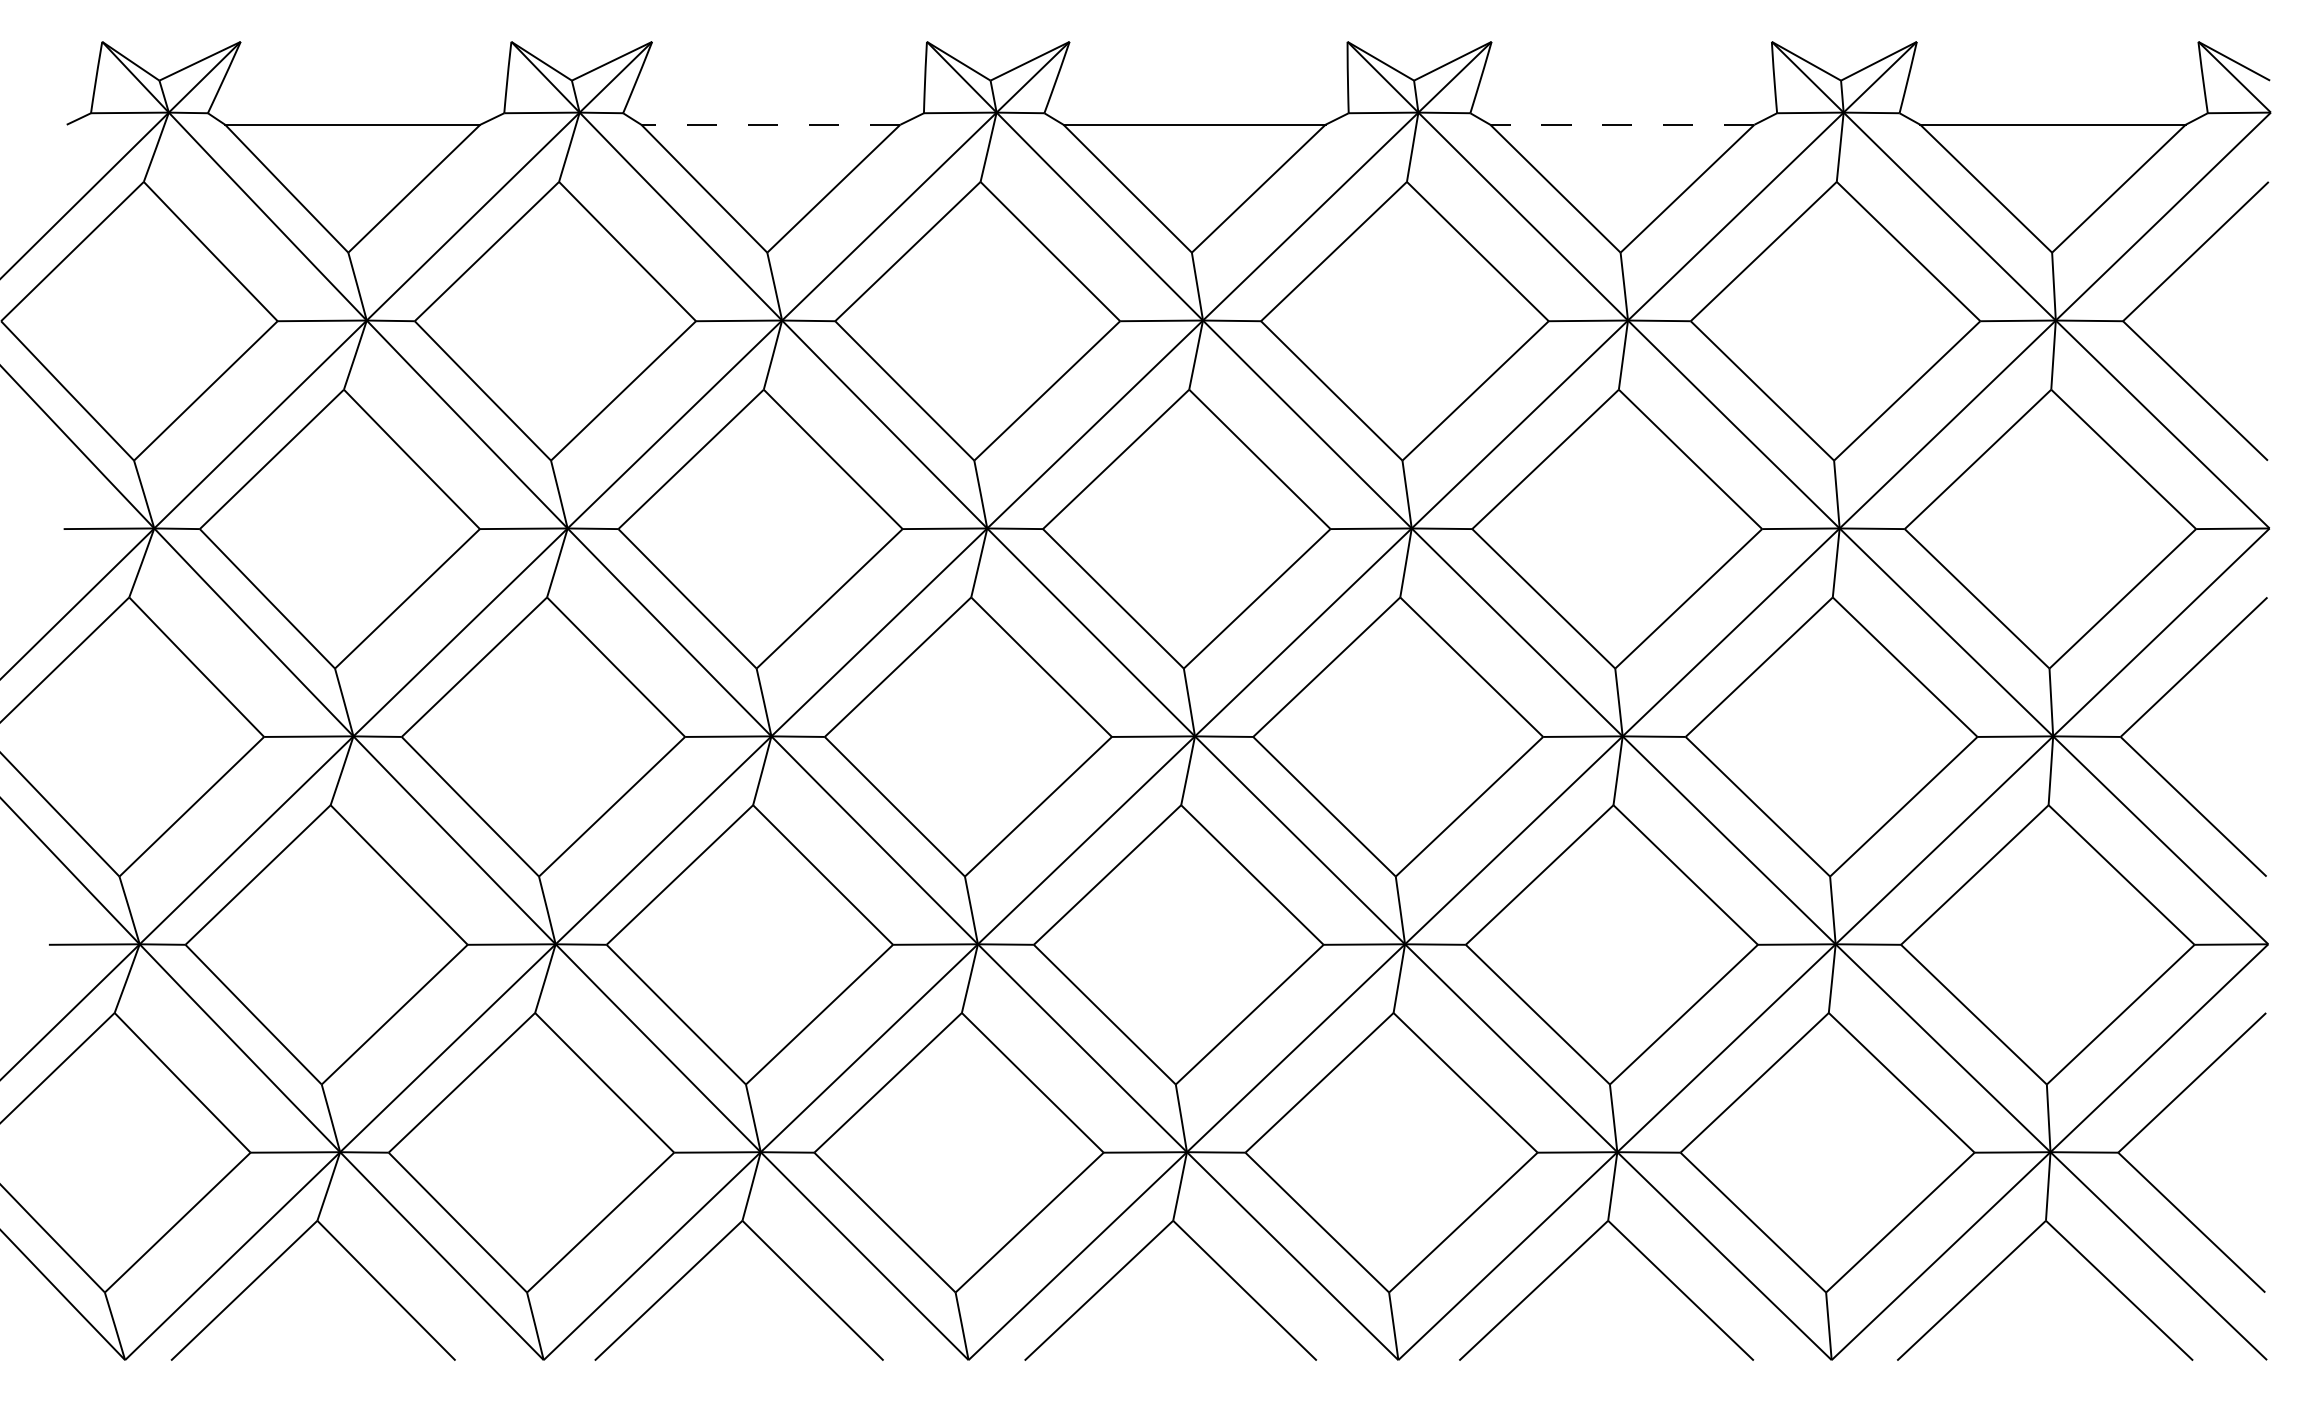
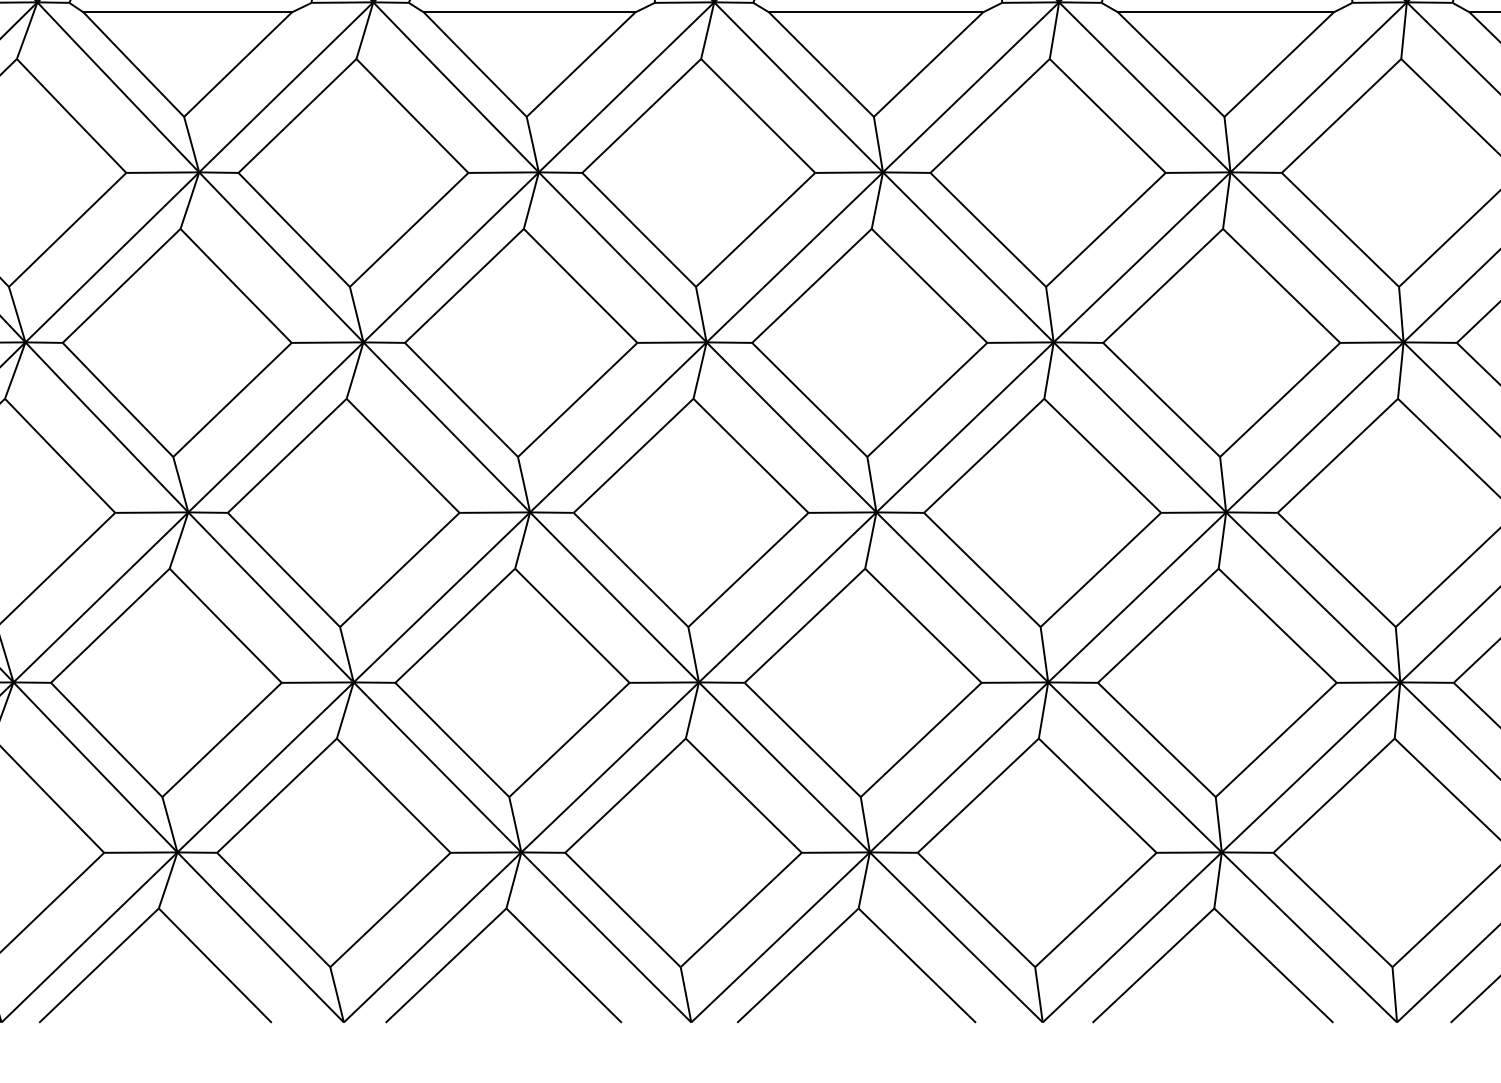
line: (770, 124) -> (529, 12), dashed -> solid
line: (1621, 124) -> (1225, 12), dashed -> solid

